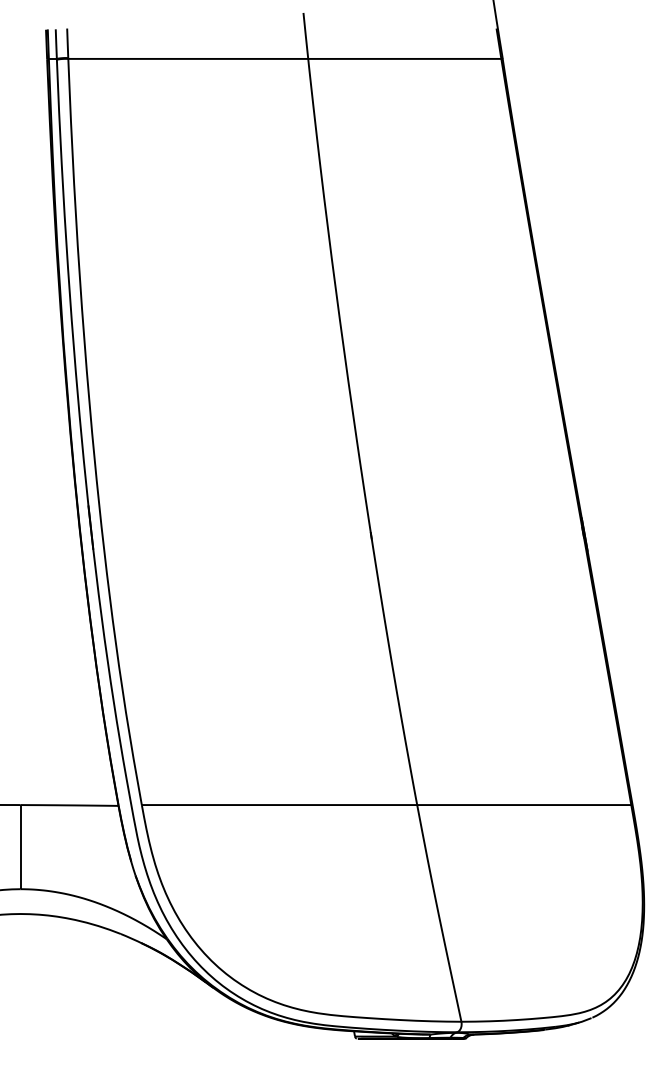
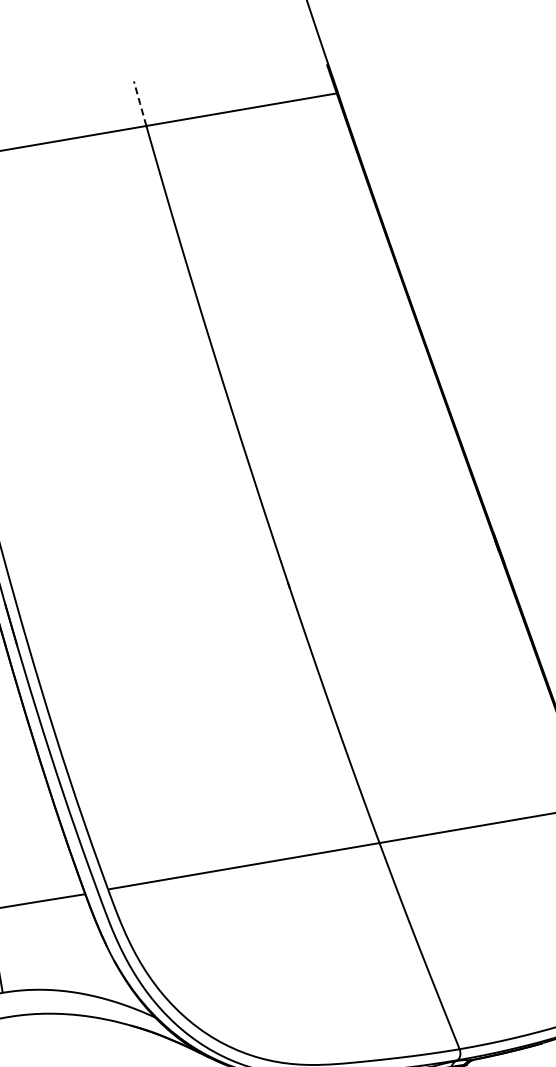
line: (305, 35) -> (139, 103), solid -> dashed

